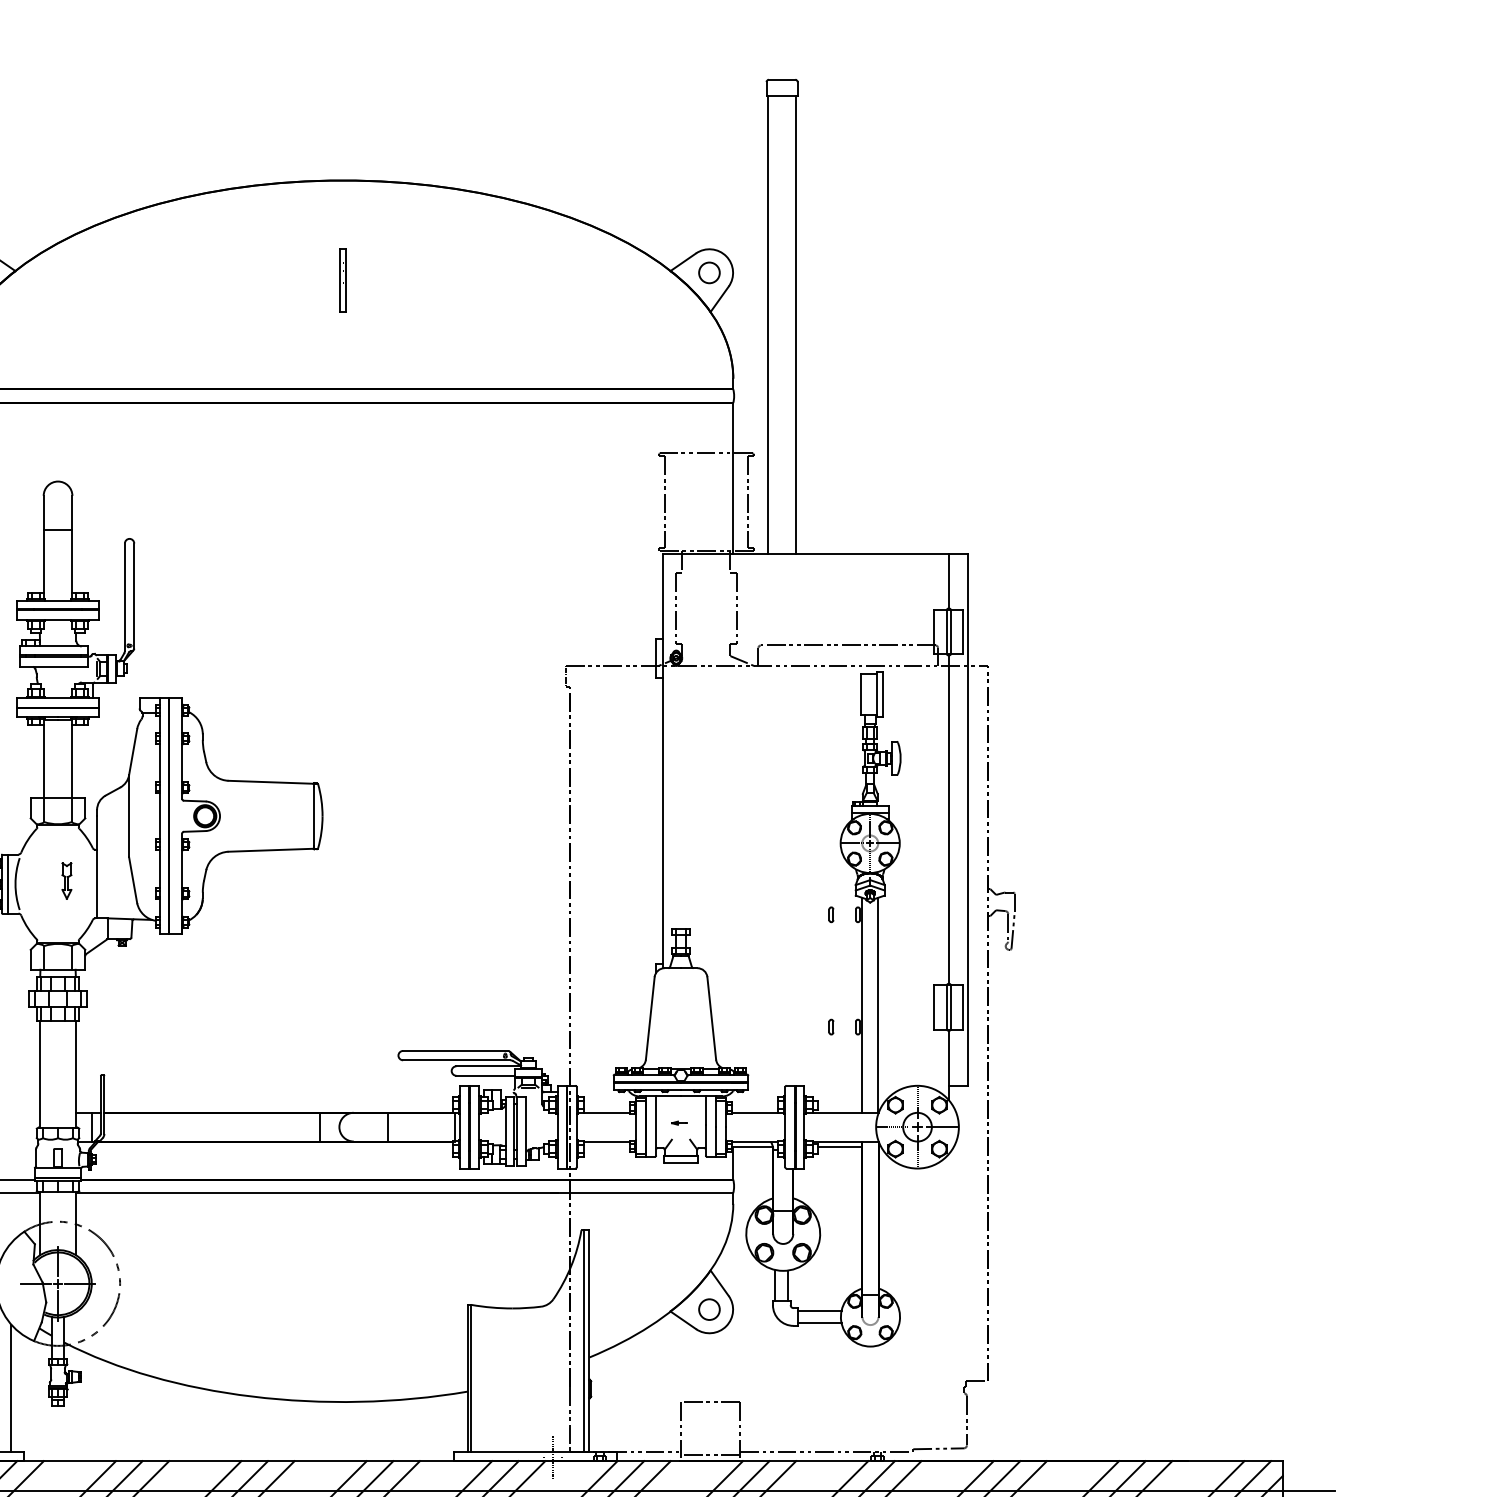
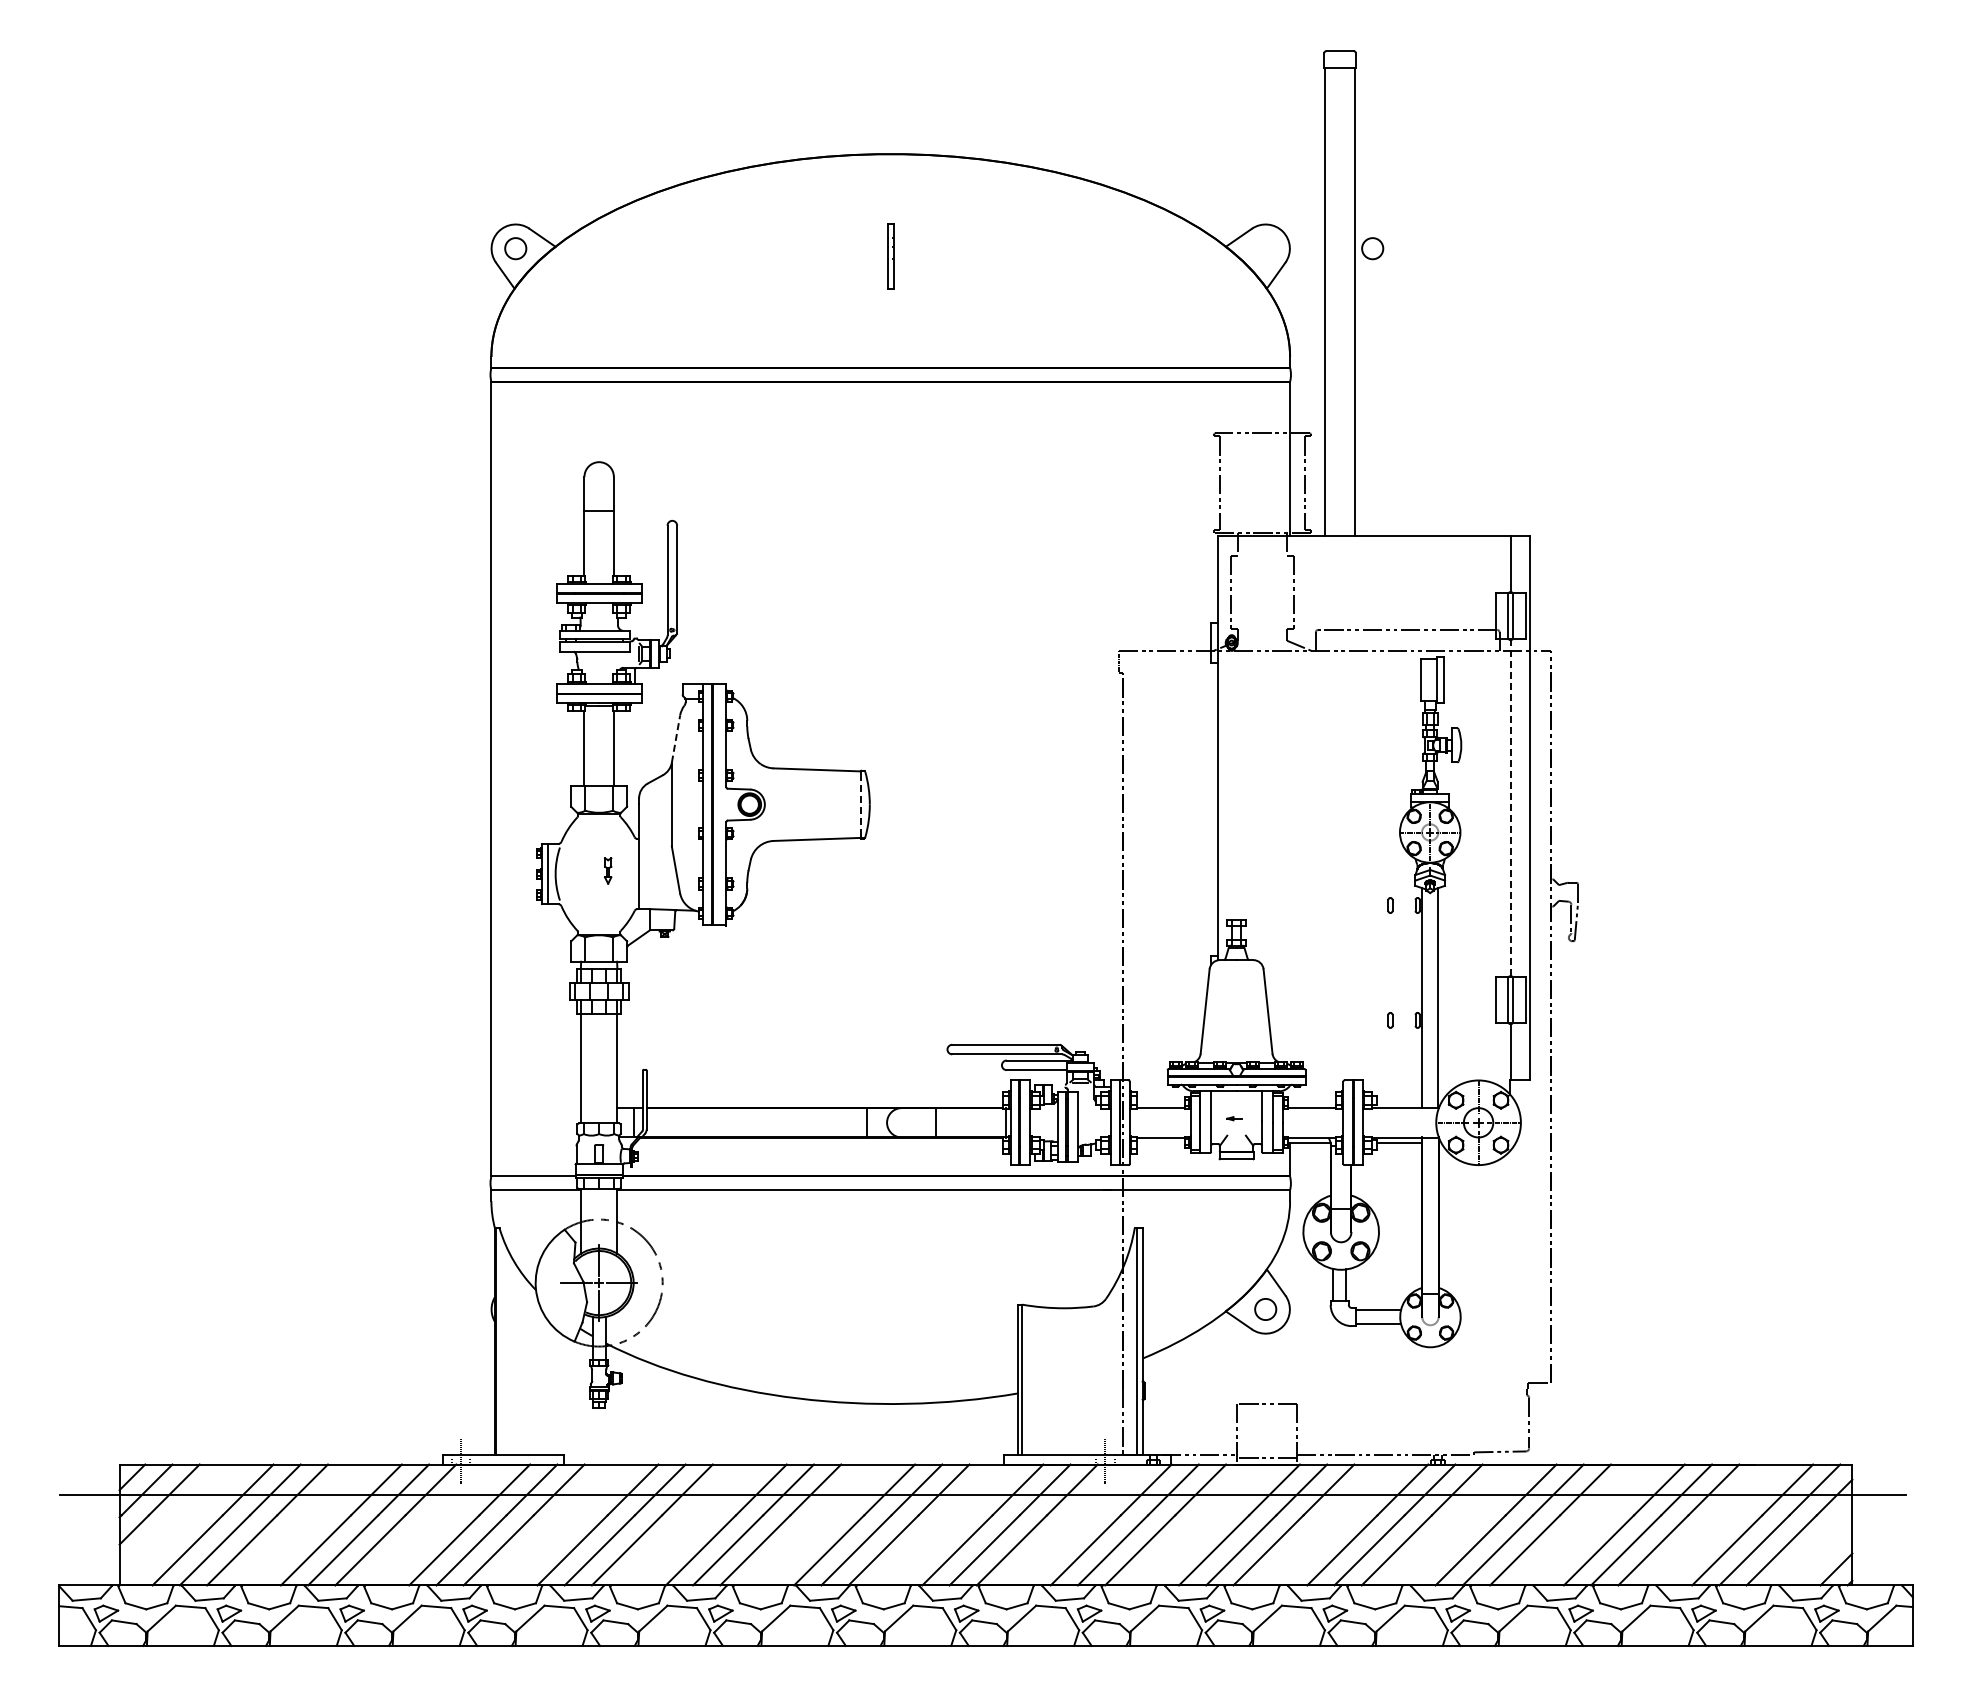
circle: (709, 272) -> (1372, 248), moved
line: (133, 752) -> (676, 739), solid -> dashed
line: (313, 817) -> (860, 805), solid -> dashed
line: (948, 820) -> (1510, 808), solid -> dashed
part: (66, 880) -> (607, 870), size x0.7
line: (11, 1387) -> (551, 1389), removed

